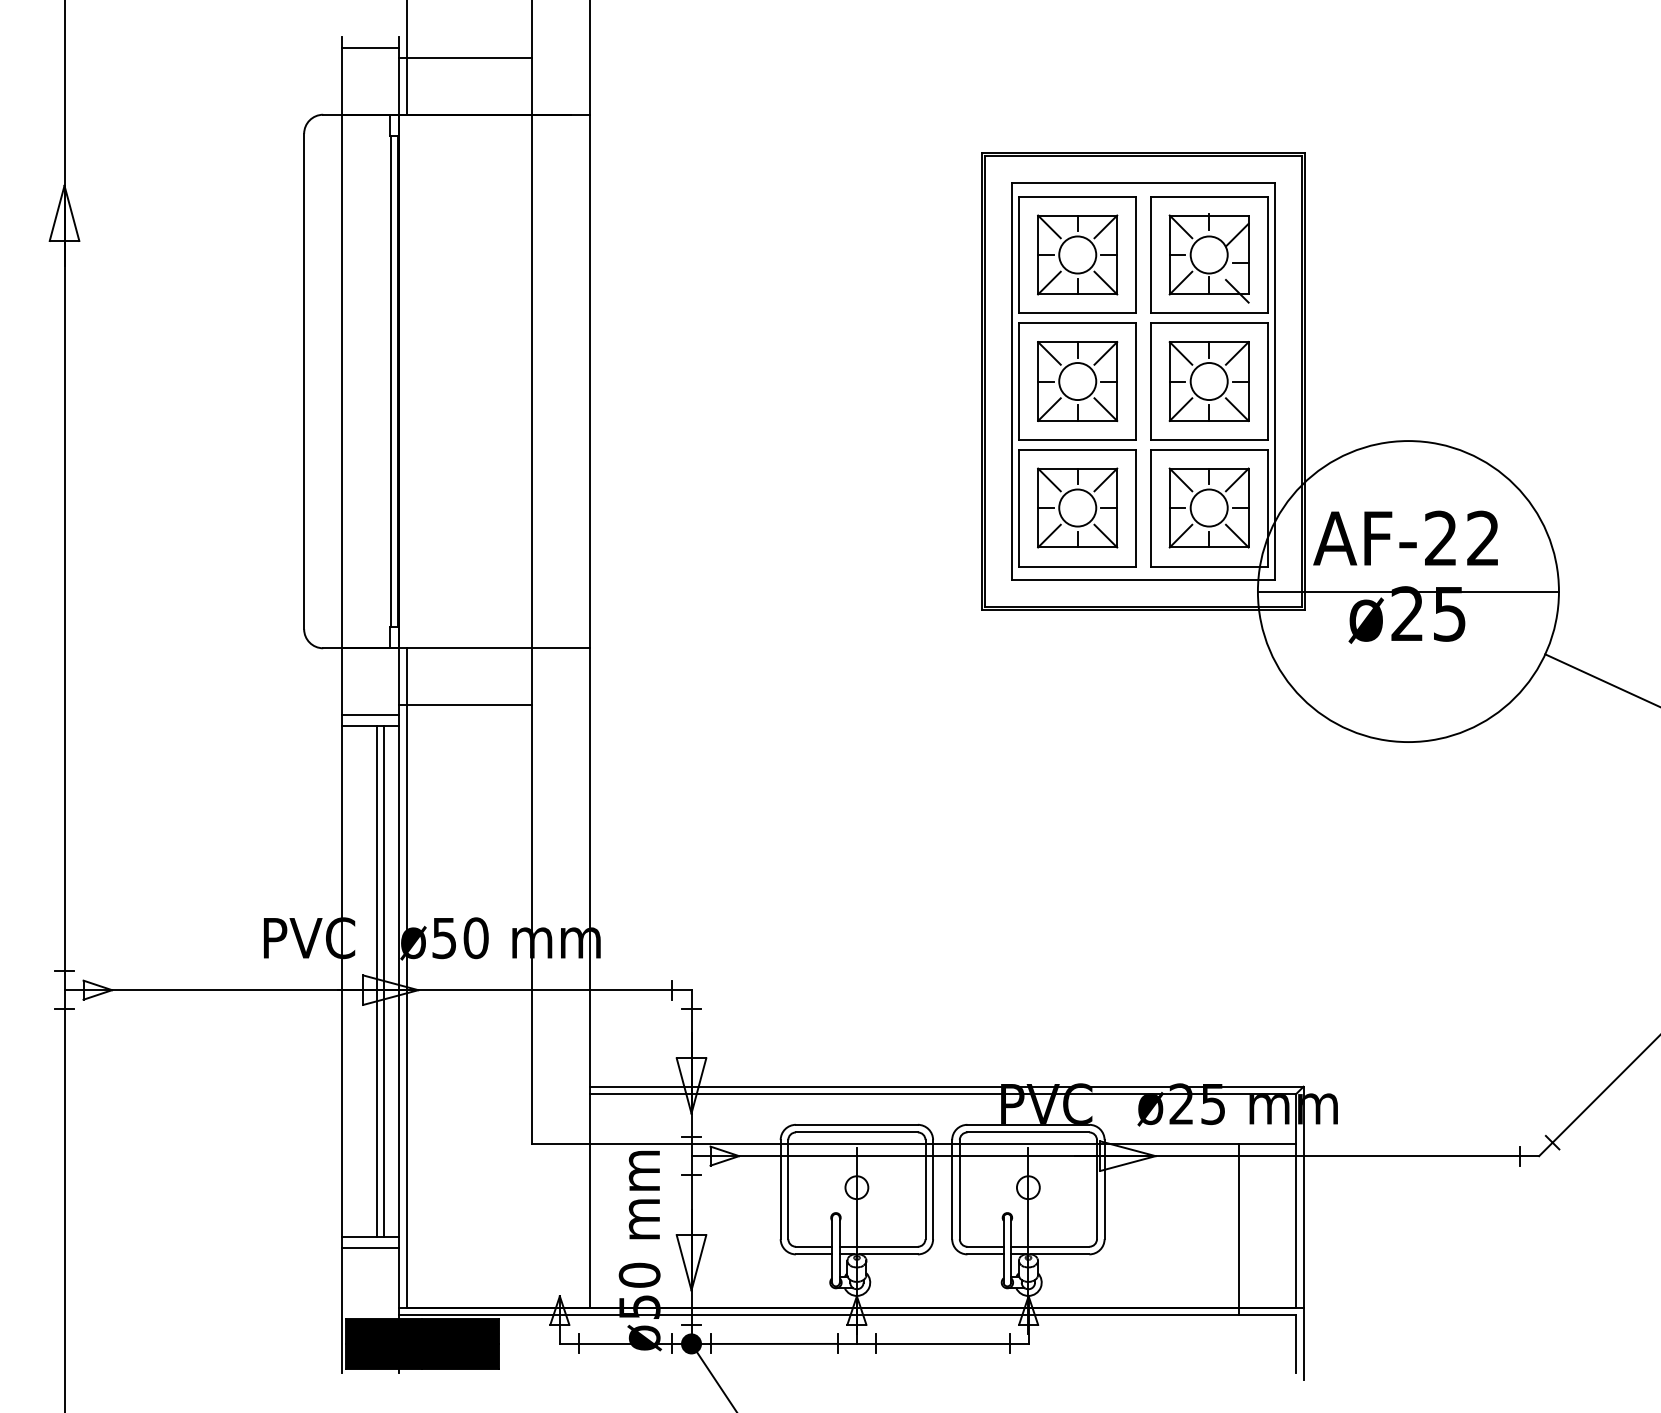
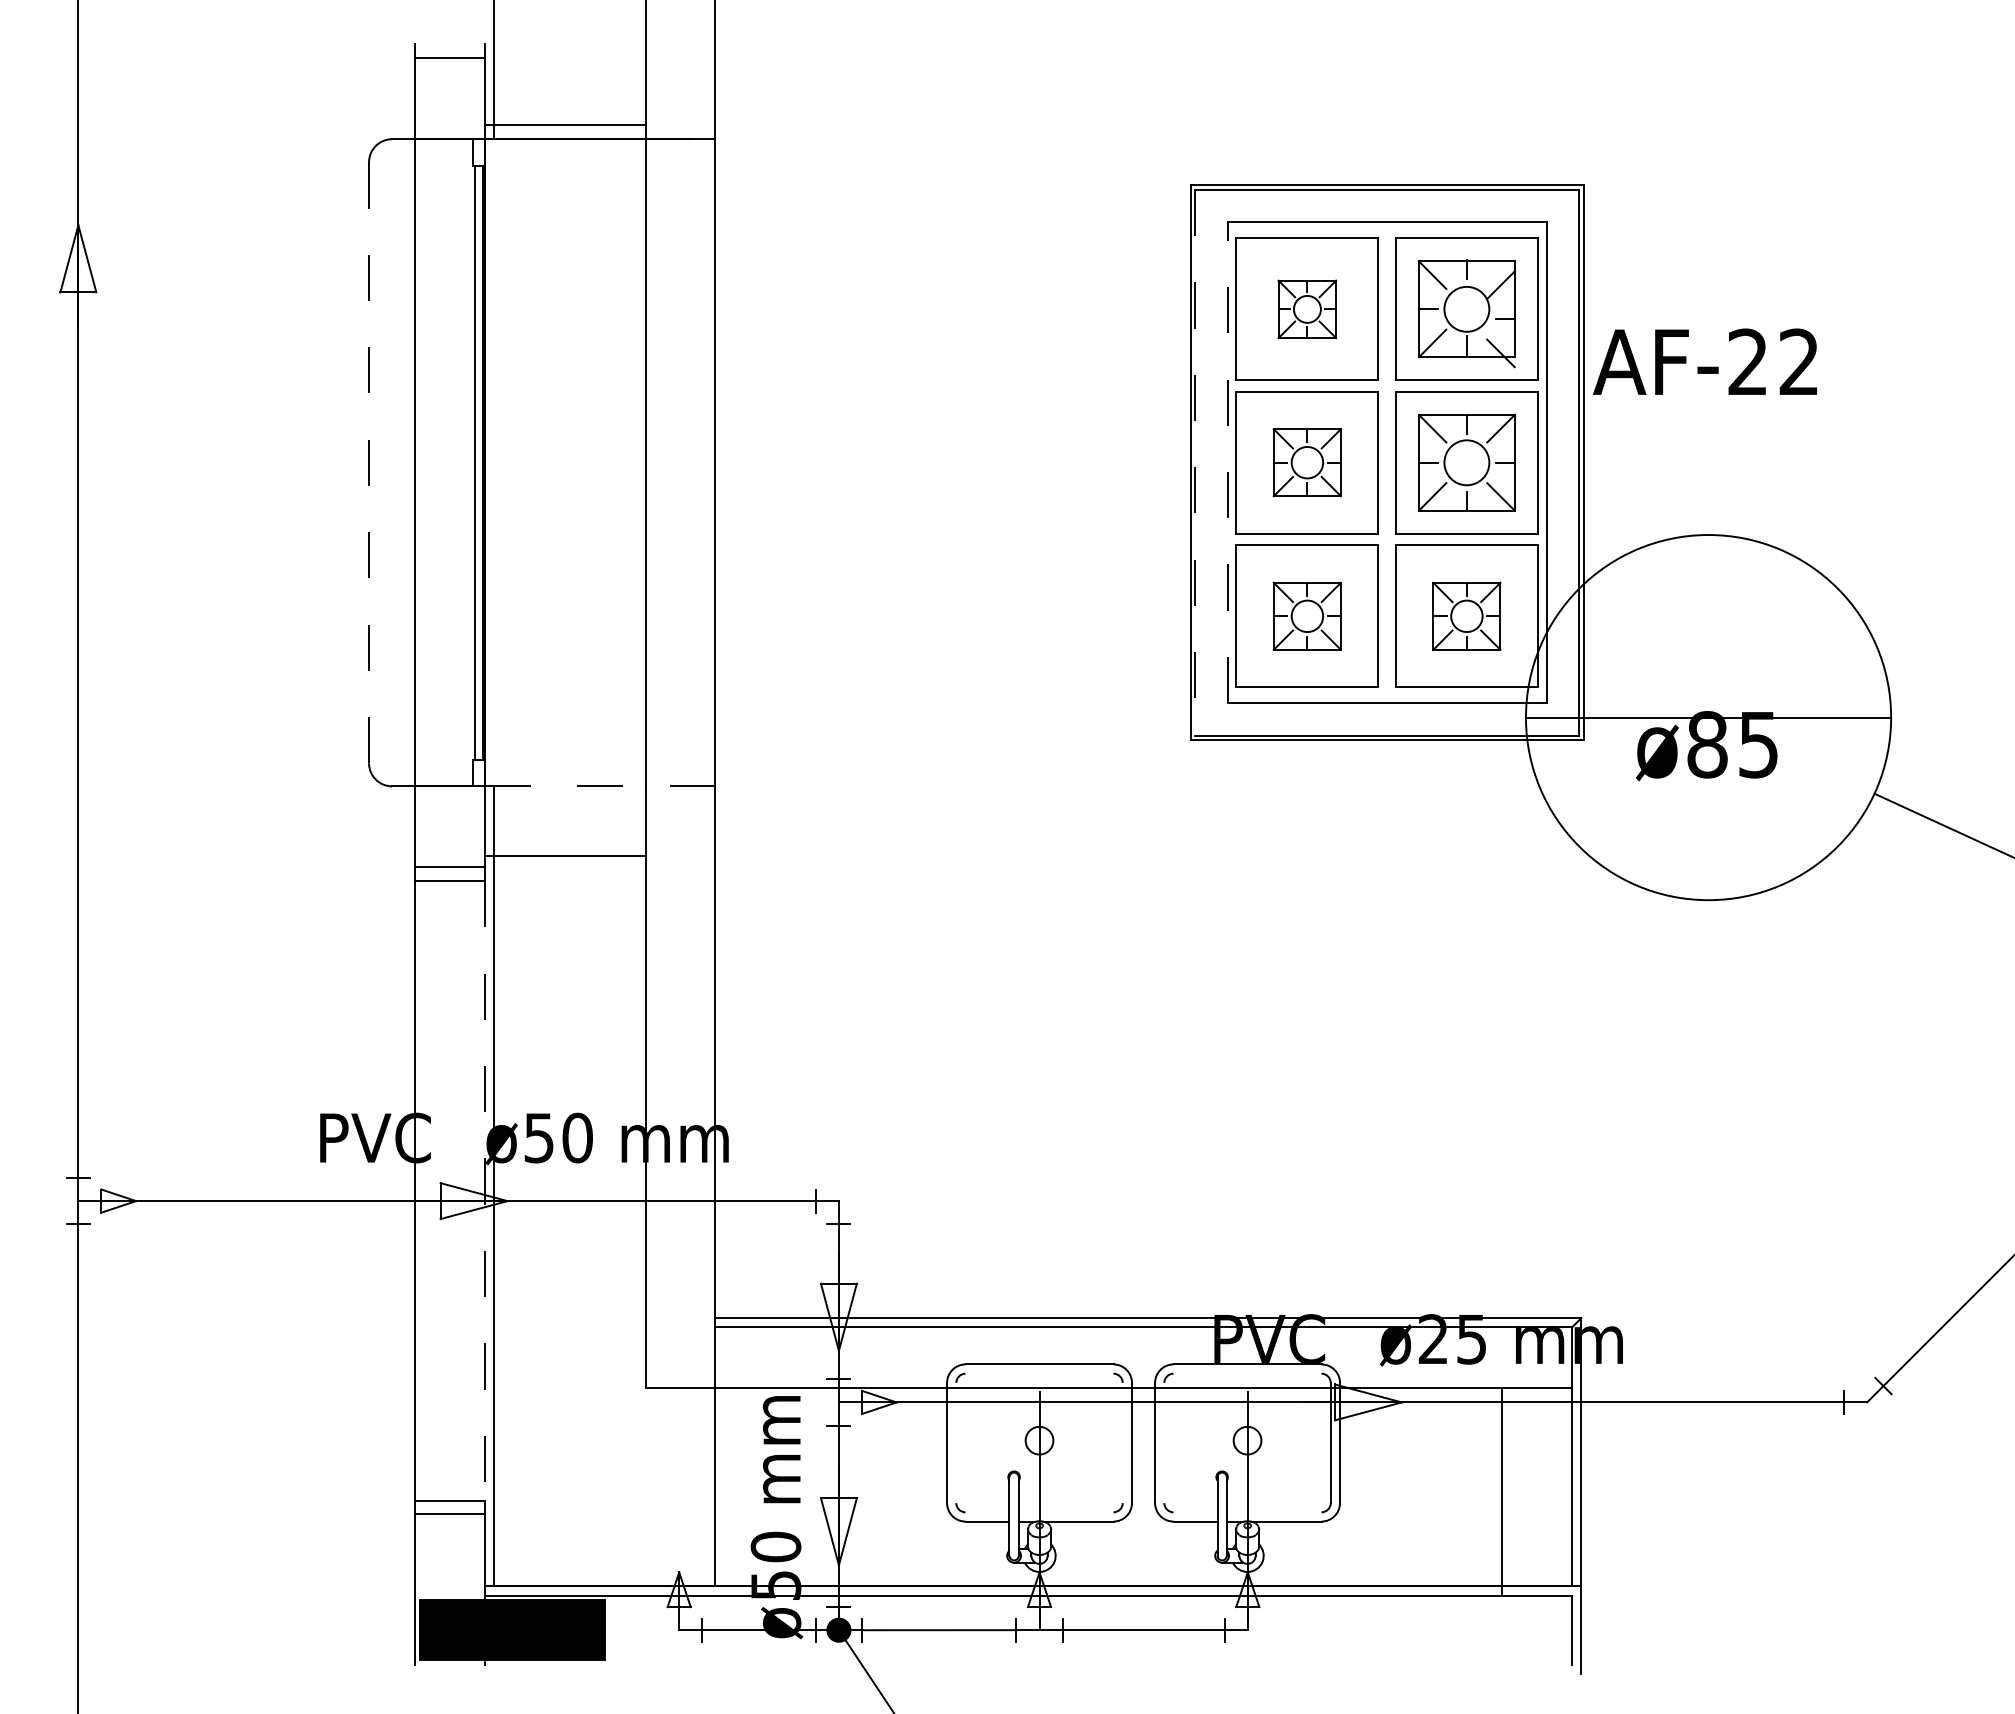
line: (465, 57) -> (564, 124), moved
part: (1077, 255) -> (1307, 309), size x0.6
line: (985, 381) -> (1195, 462), solid -> dashed
line: (1011, 381) -> (1227, 462), solid -> dashed
part: (1077, 381) -> (1307, 462), size x0.7
line: (304, 382) -> (369, 463), solid -> dashed
part: (1077, 508) -> (1307, 616), size x0.7
part: (1208, 508) -> (1466, 616), size x0.7
text: (1405, 537) -> (1704, 361), moved
text: (1407, 613) -> (1707, 744), ø25 -> ø85
line: (494, 648) -> (600, 786), solid -> dashed
line: (376, 981) -> (456, 1190), removed
line: (384, 981) -> (466, 1190), removed
line: (399, 981) -> (484, 1190), solid -> dashed
line: (856, 1132) -> (1039, 1373), removed
line: (1028, 1132) -> (1247, 1373), removed
line: (788, 1189) -> (956, 1442), removed
line: (925, 1189) -> (1122, 1442), removed
line: (959, 1189) -> (1164, 1442), removed
line: (814, 1246) -> (987, 1512), removed
line: (878, 1246) -> (1065, 1512), removed
line: (985, 1246) -> (1195, 1512), removed
line: (1049, 1246) -> (1273, 1512), removed

